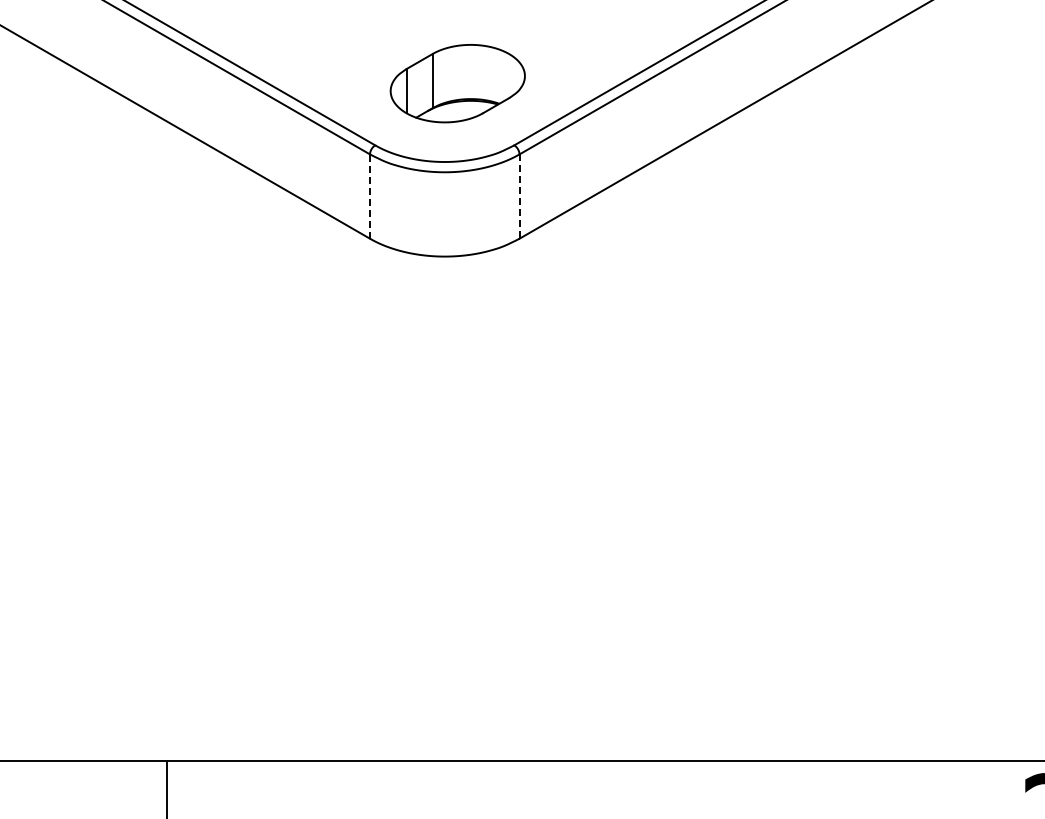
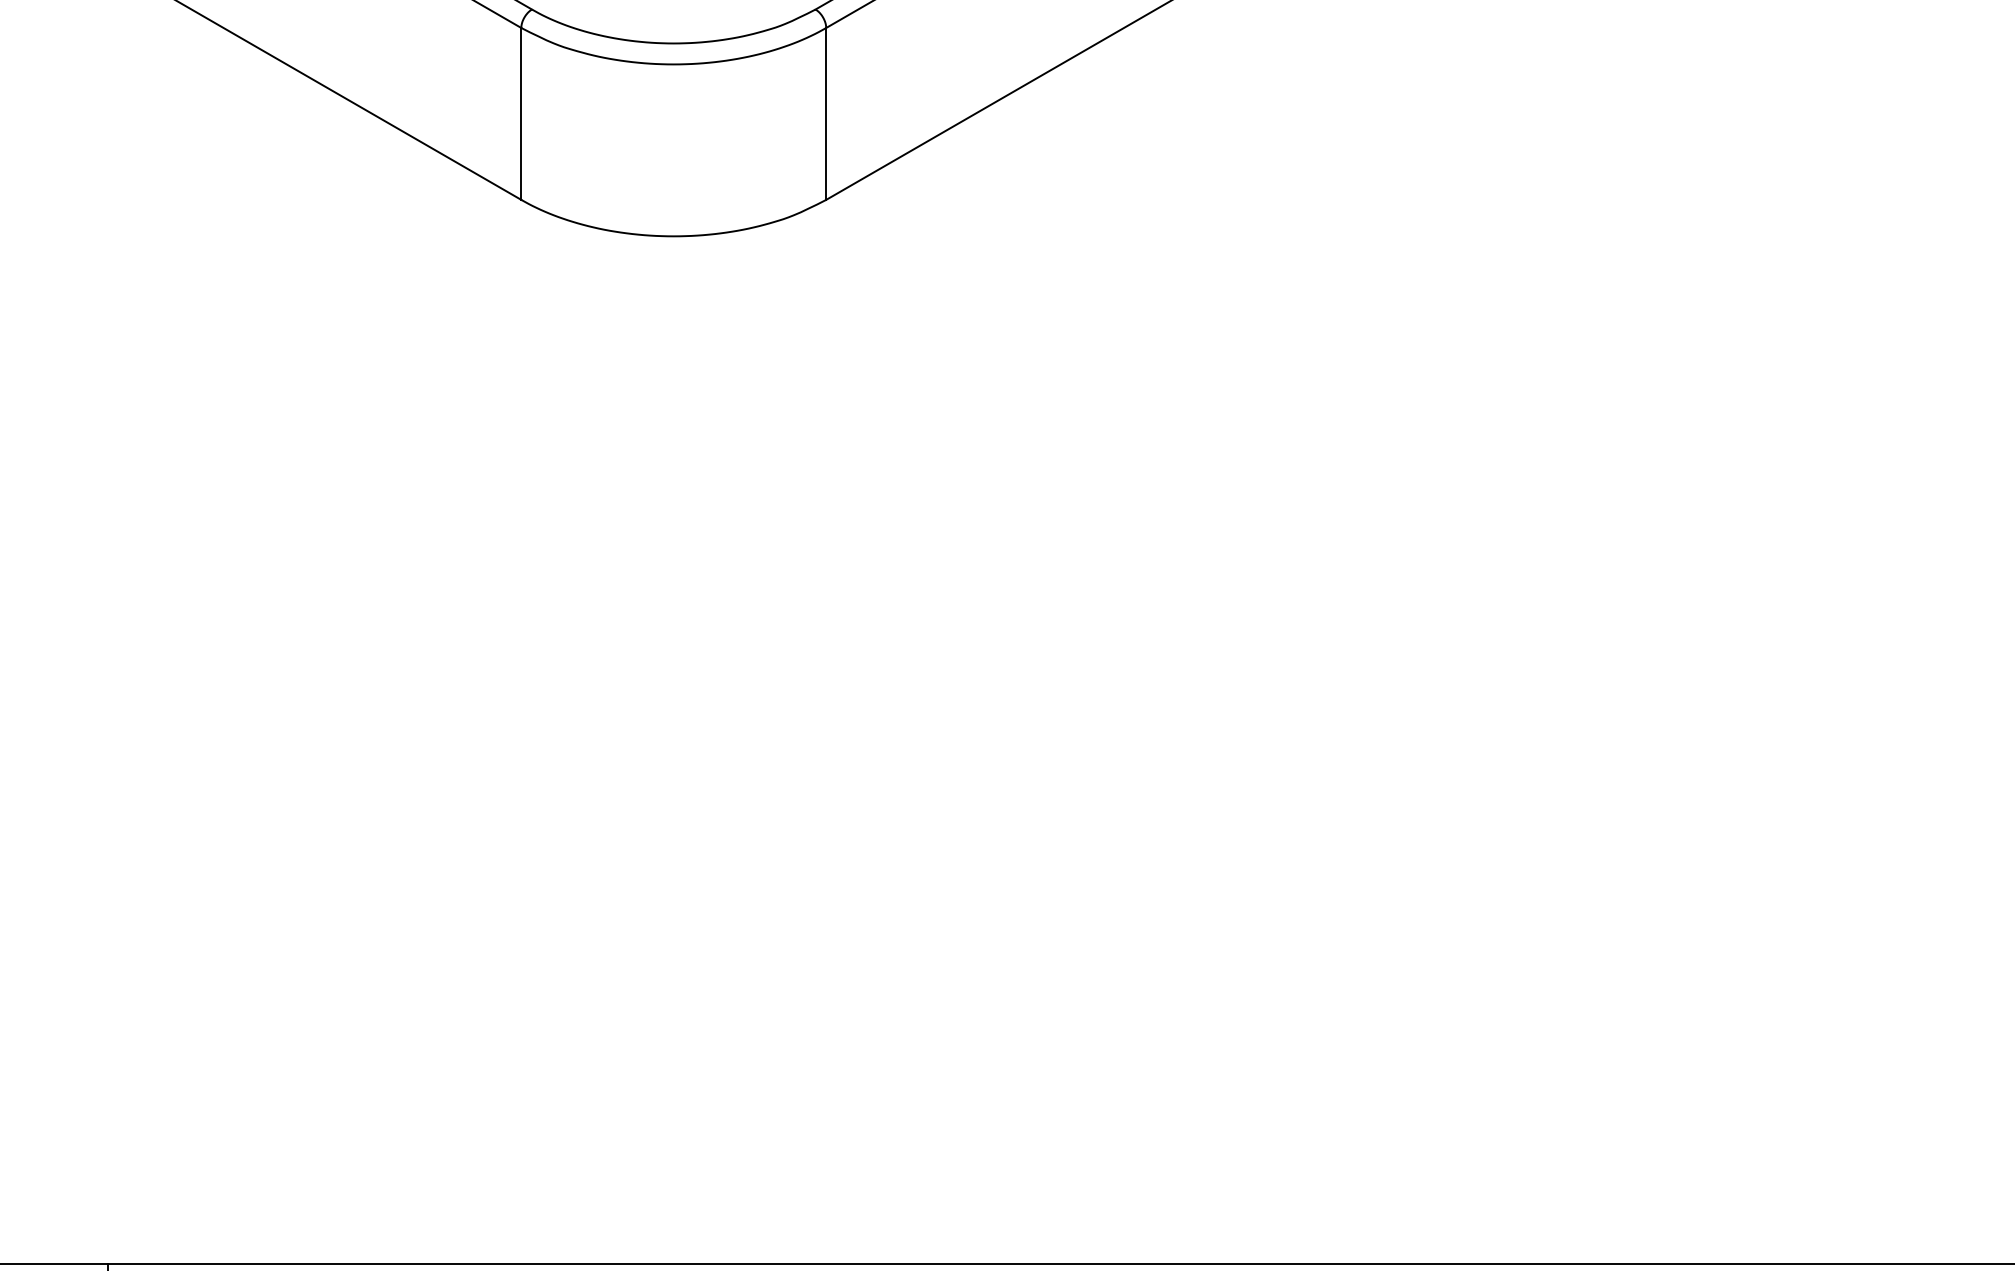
line: (370, 196) -> (522, 113), dashed -> solid
line: (519, 197) -> (826, 115), dashed -> solid

